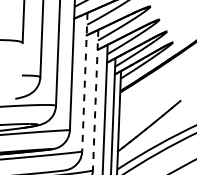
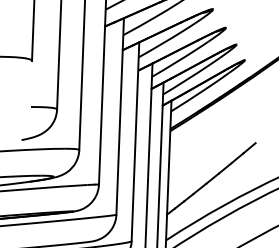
line: (84, 82) -> (119, 116), dashed -> solid
line: (95, 100) -> (135, 142), dashed -> solid

